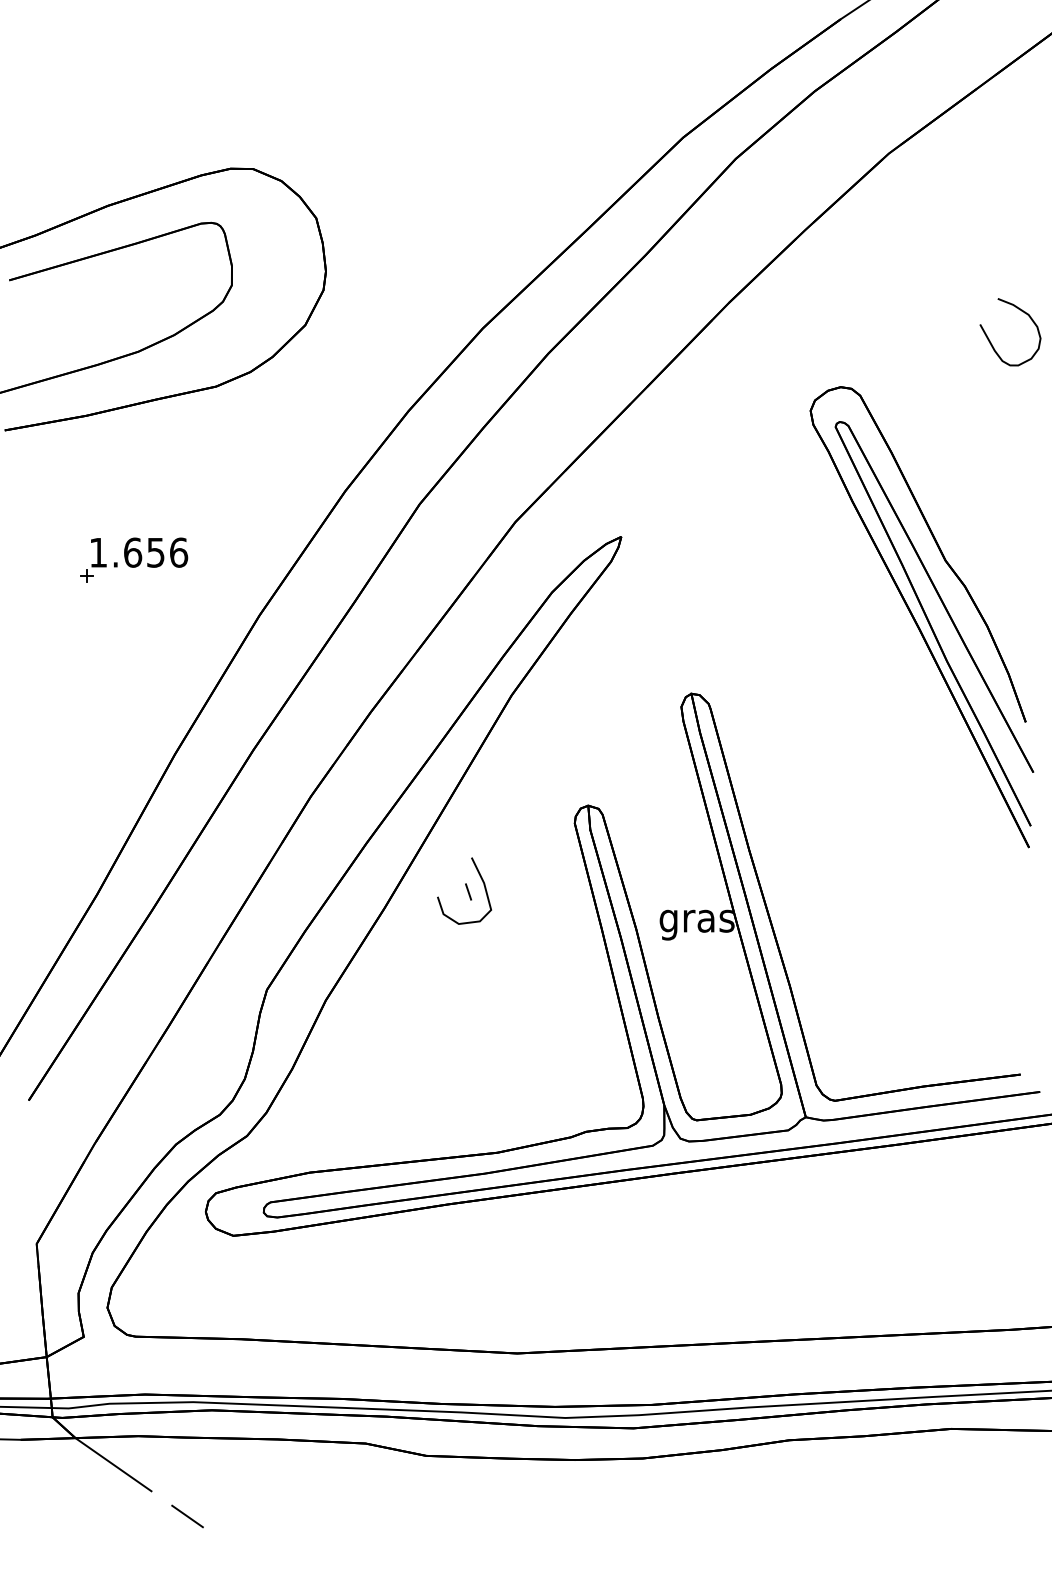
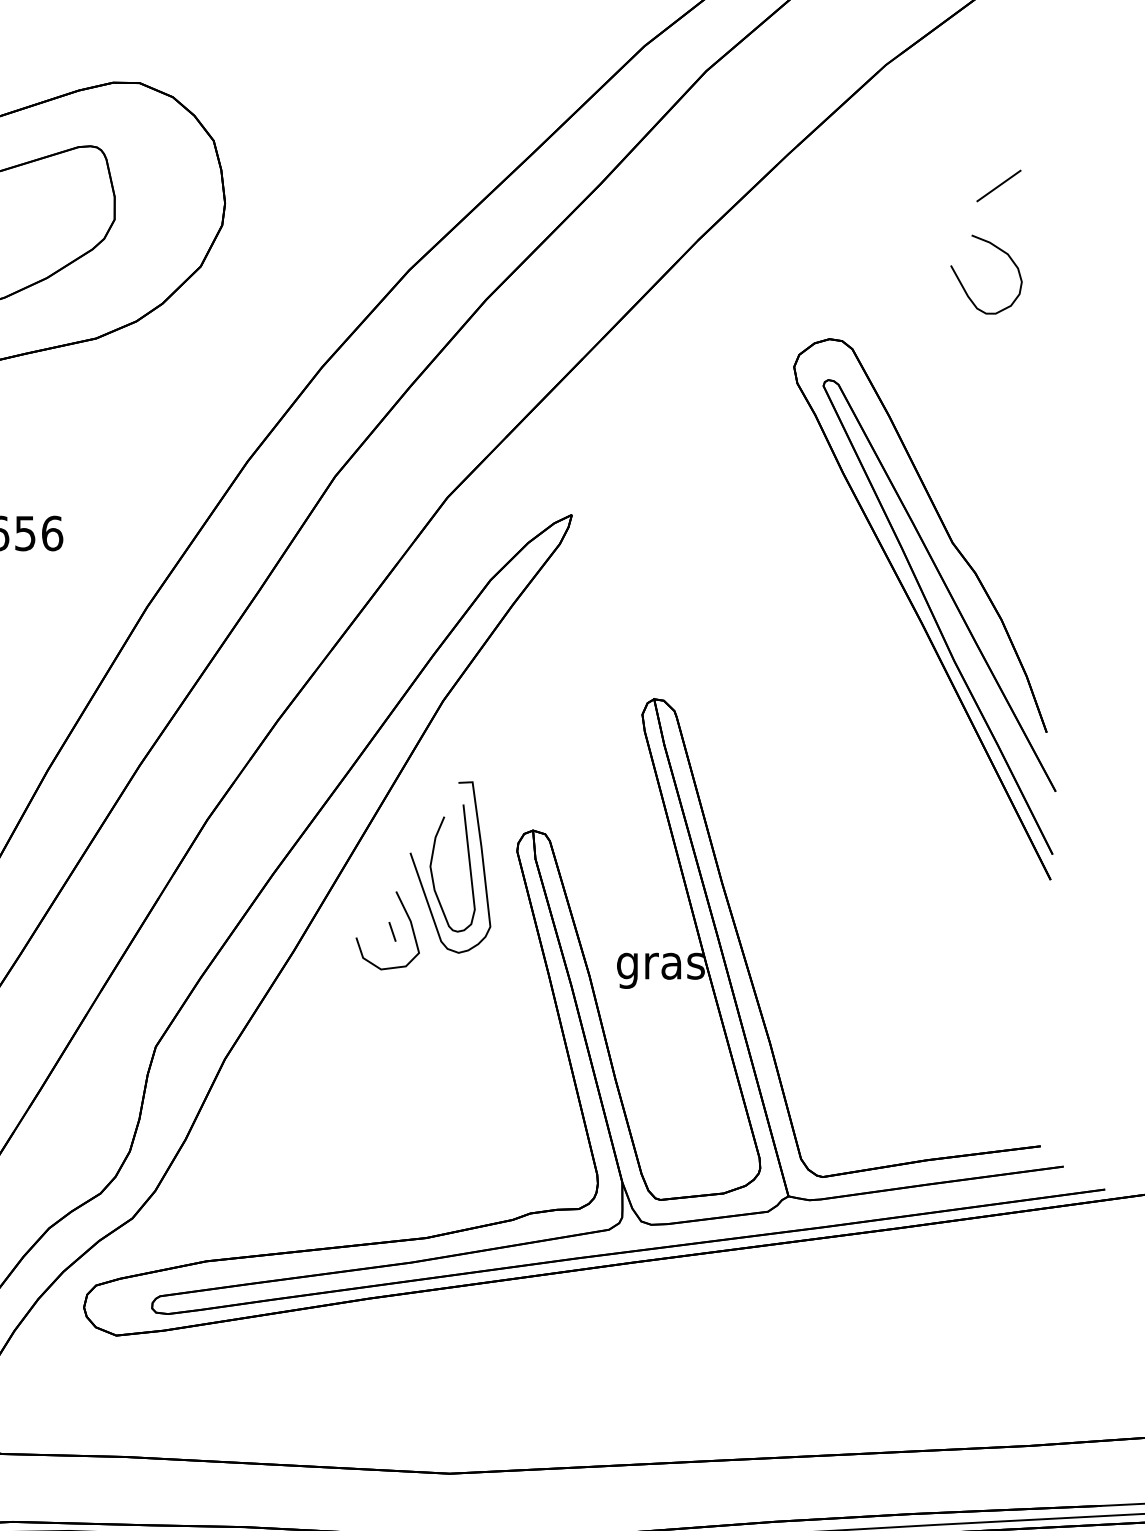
line: (984, 256) -> (998, 185), added
curve: (991, 342) -> (964, 286), moved
part: (502, 834) -> (432, 864), added

